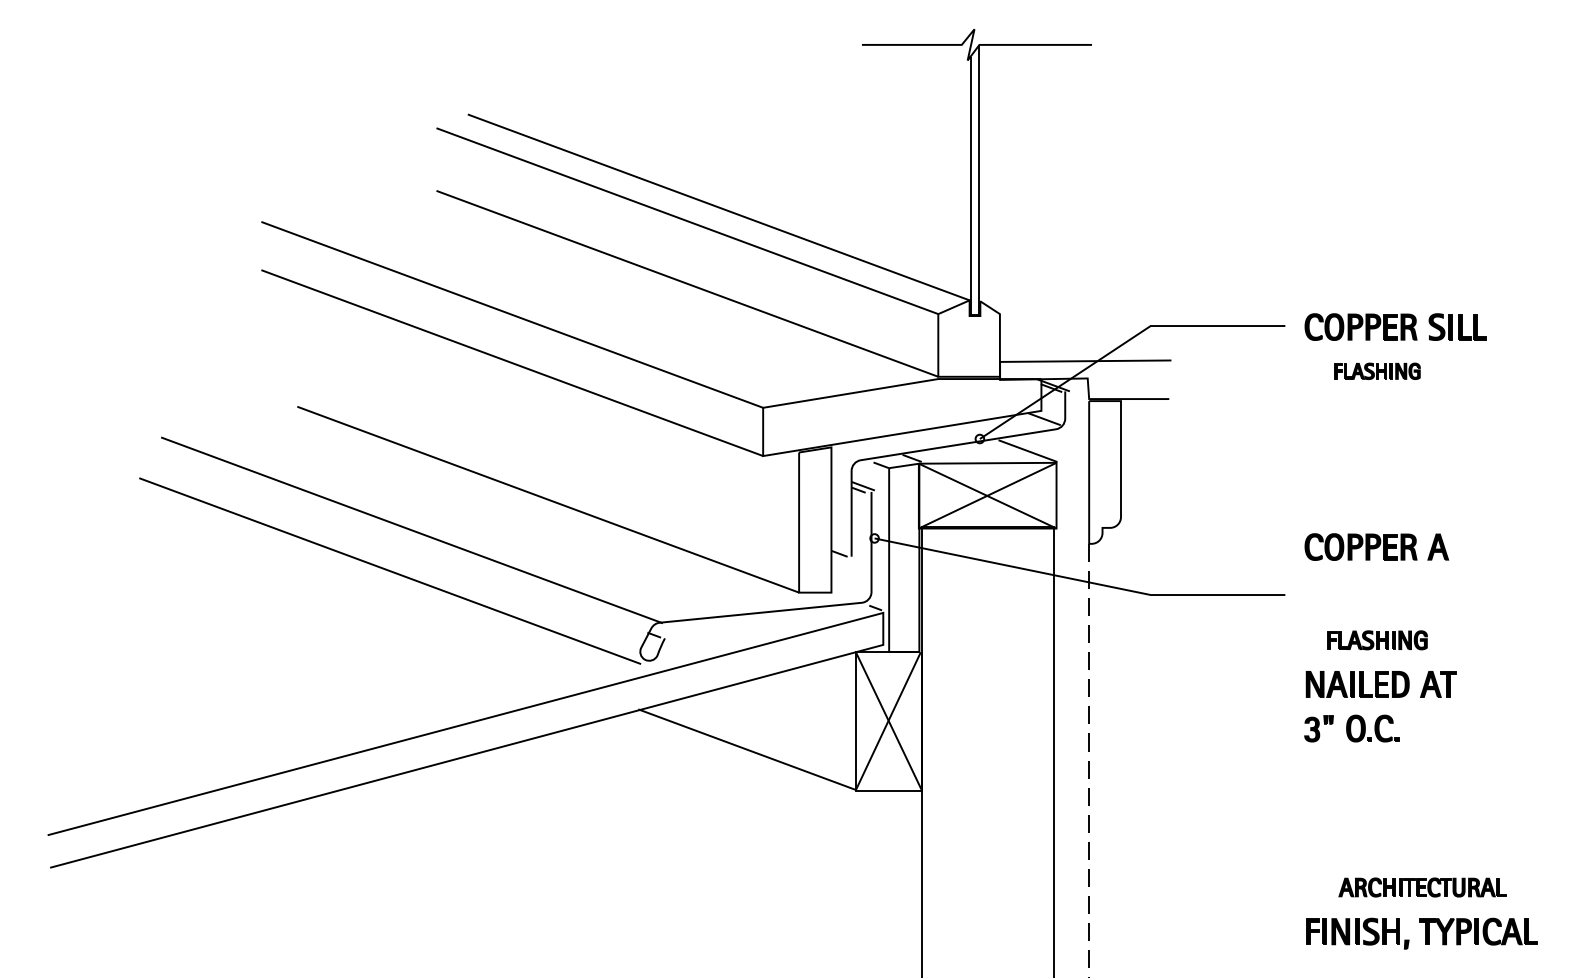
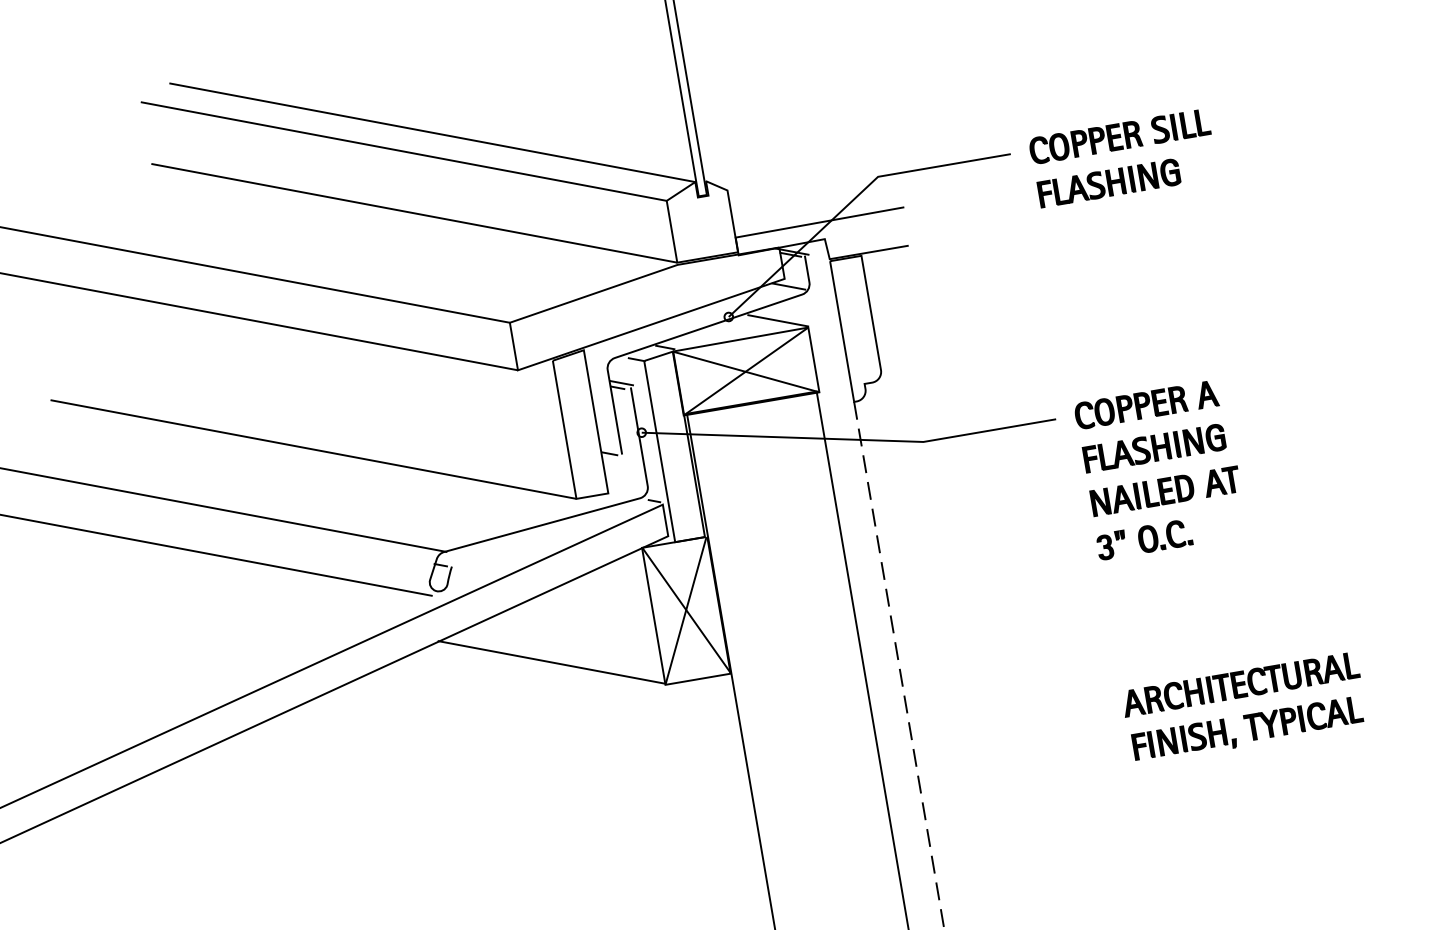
part: (1377, 371) -> (1109, 183), size x1.67
part: (1376, 546) -> (1146, 404), moved
part: (1377, 640) -> (1154, 448), size x1.43
part: (1422, 887) -> (1240, 684), size x1.43

